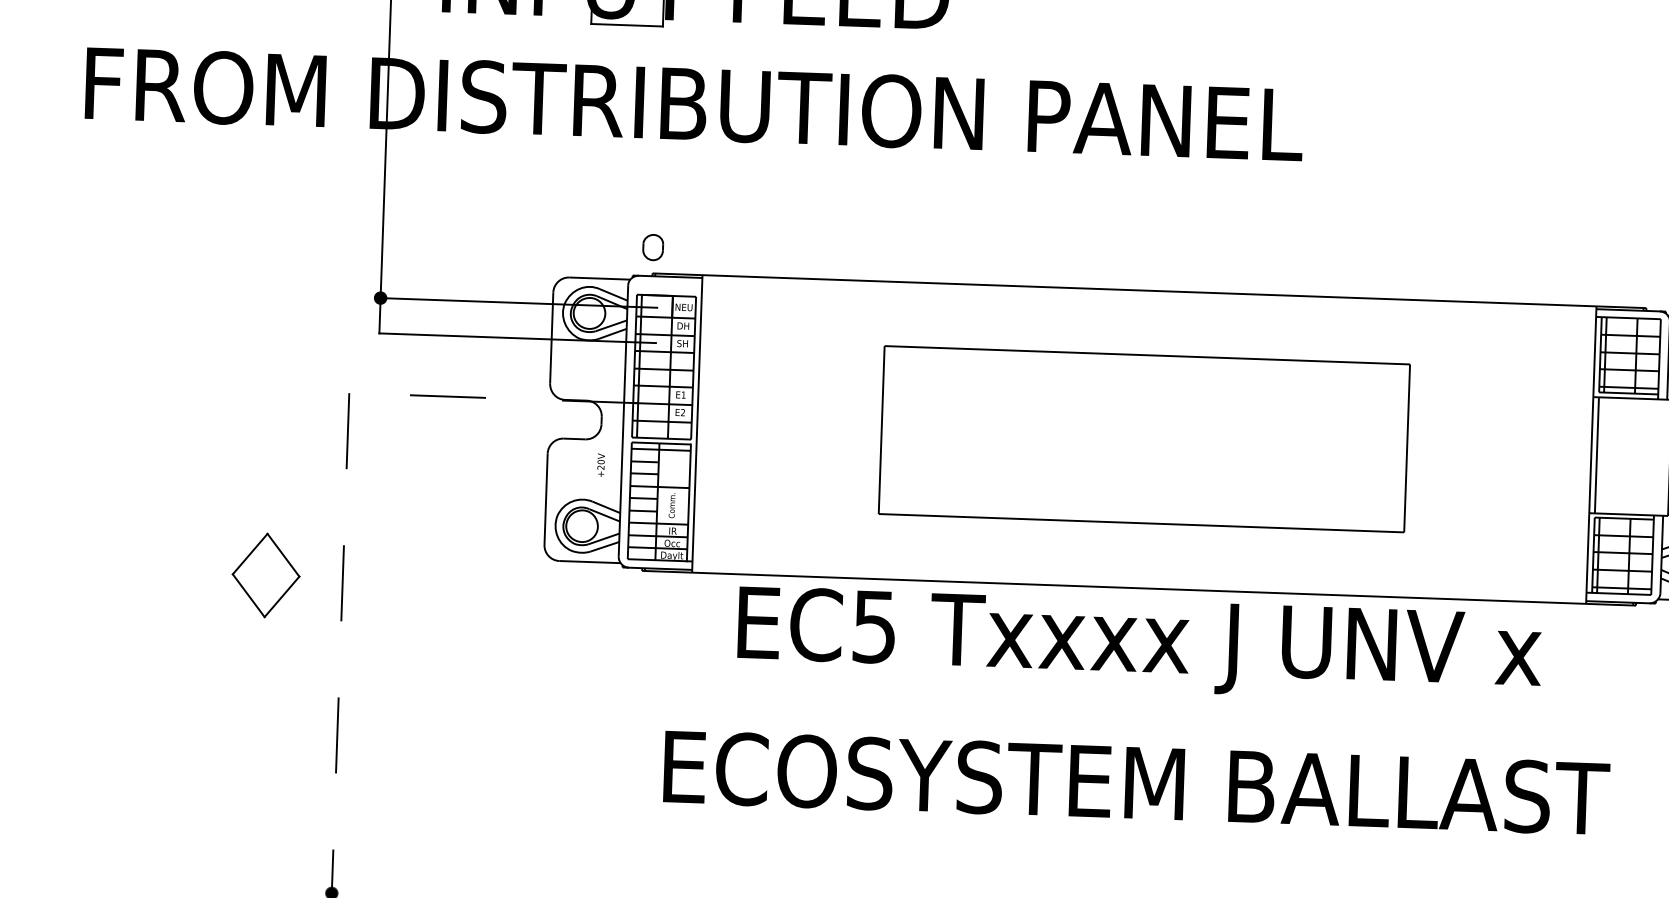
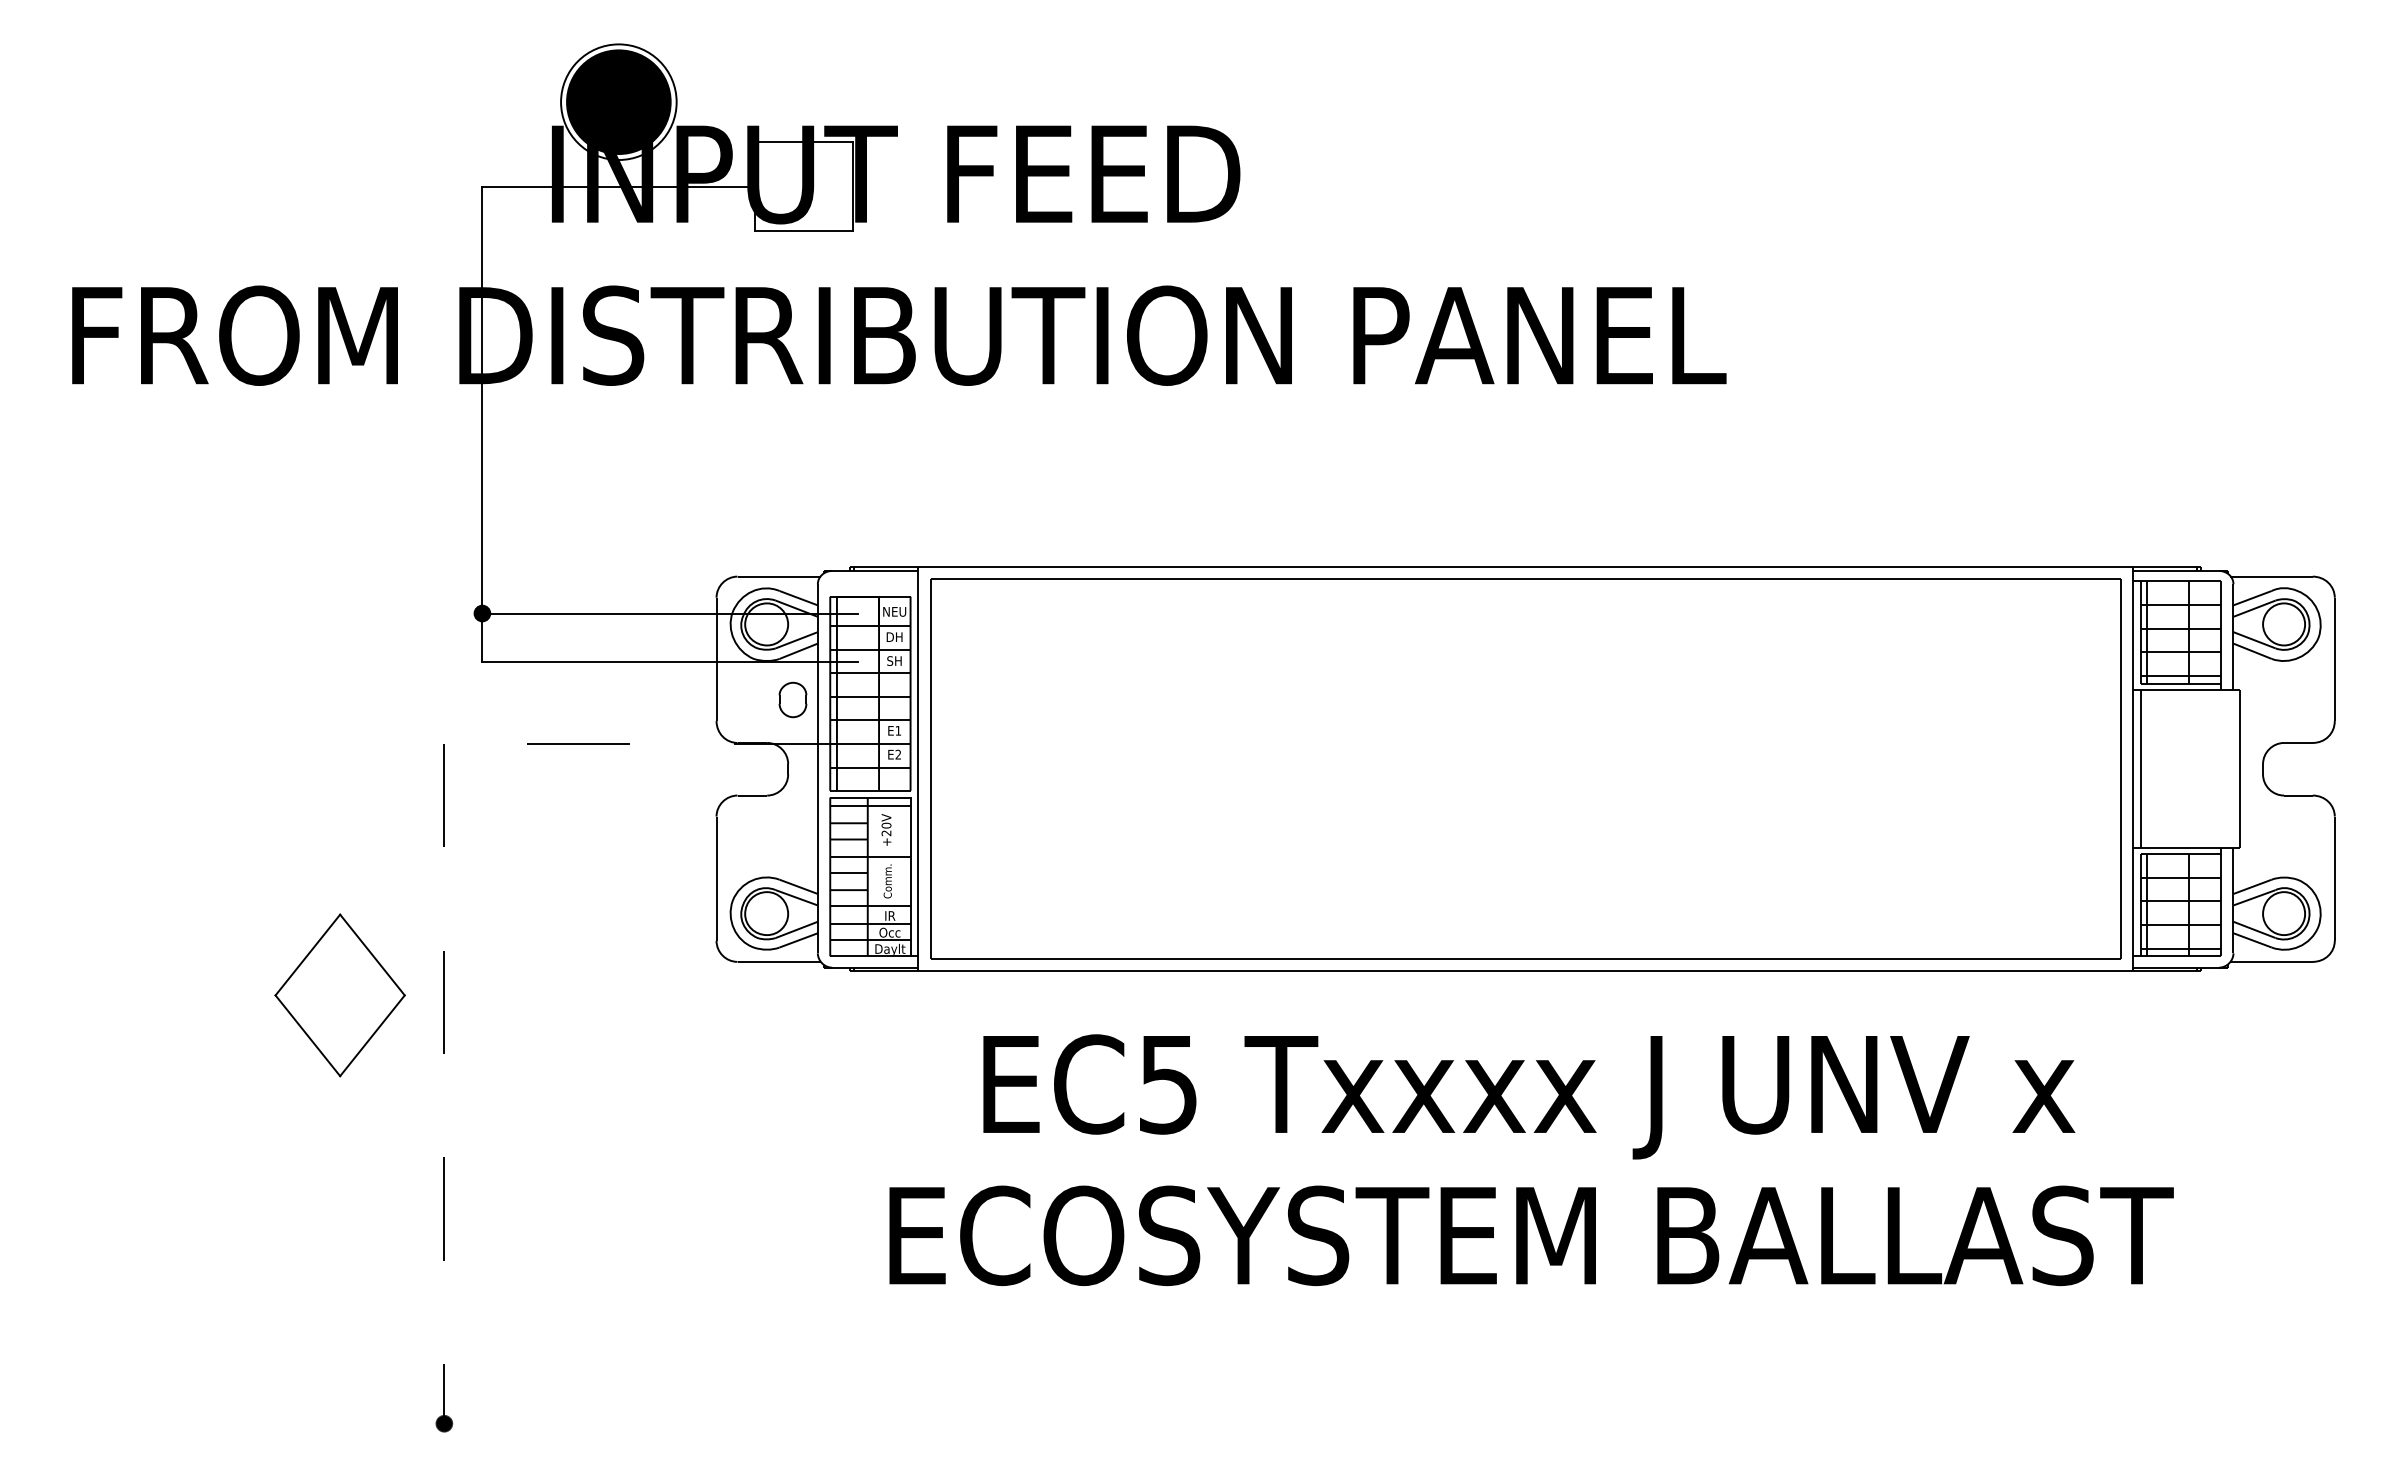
part: (652, 247) -> (792, 699), moved
part: (1144, 438) -> (1525, 768), size x1.67
text: (601, 464) -> (886, 829), moved
part: (265, 575) -> (339, 995), size x1.43
text: (1139, 645) -> (1529, 1096), moved

